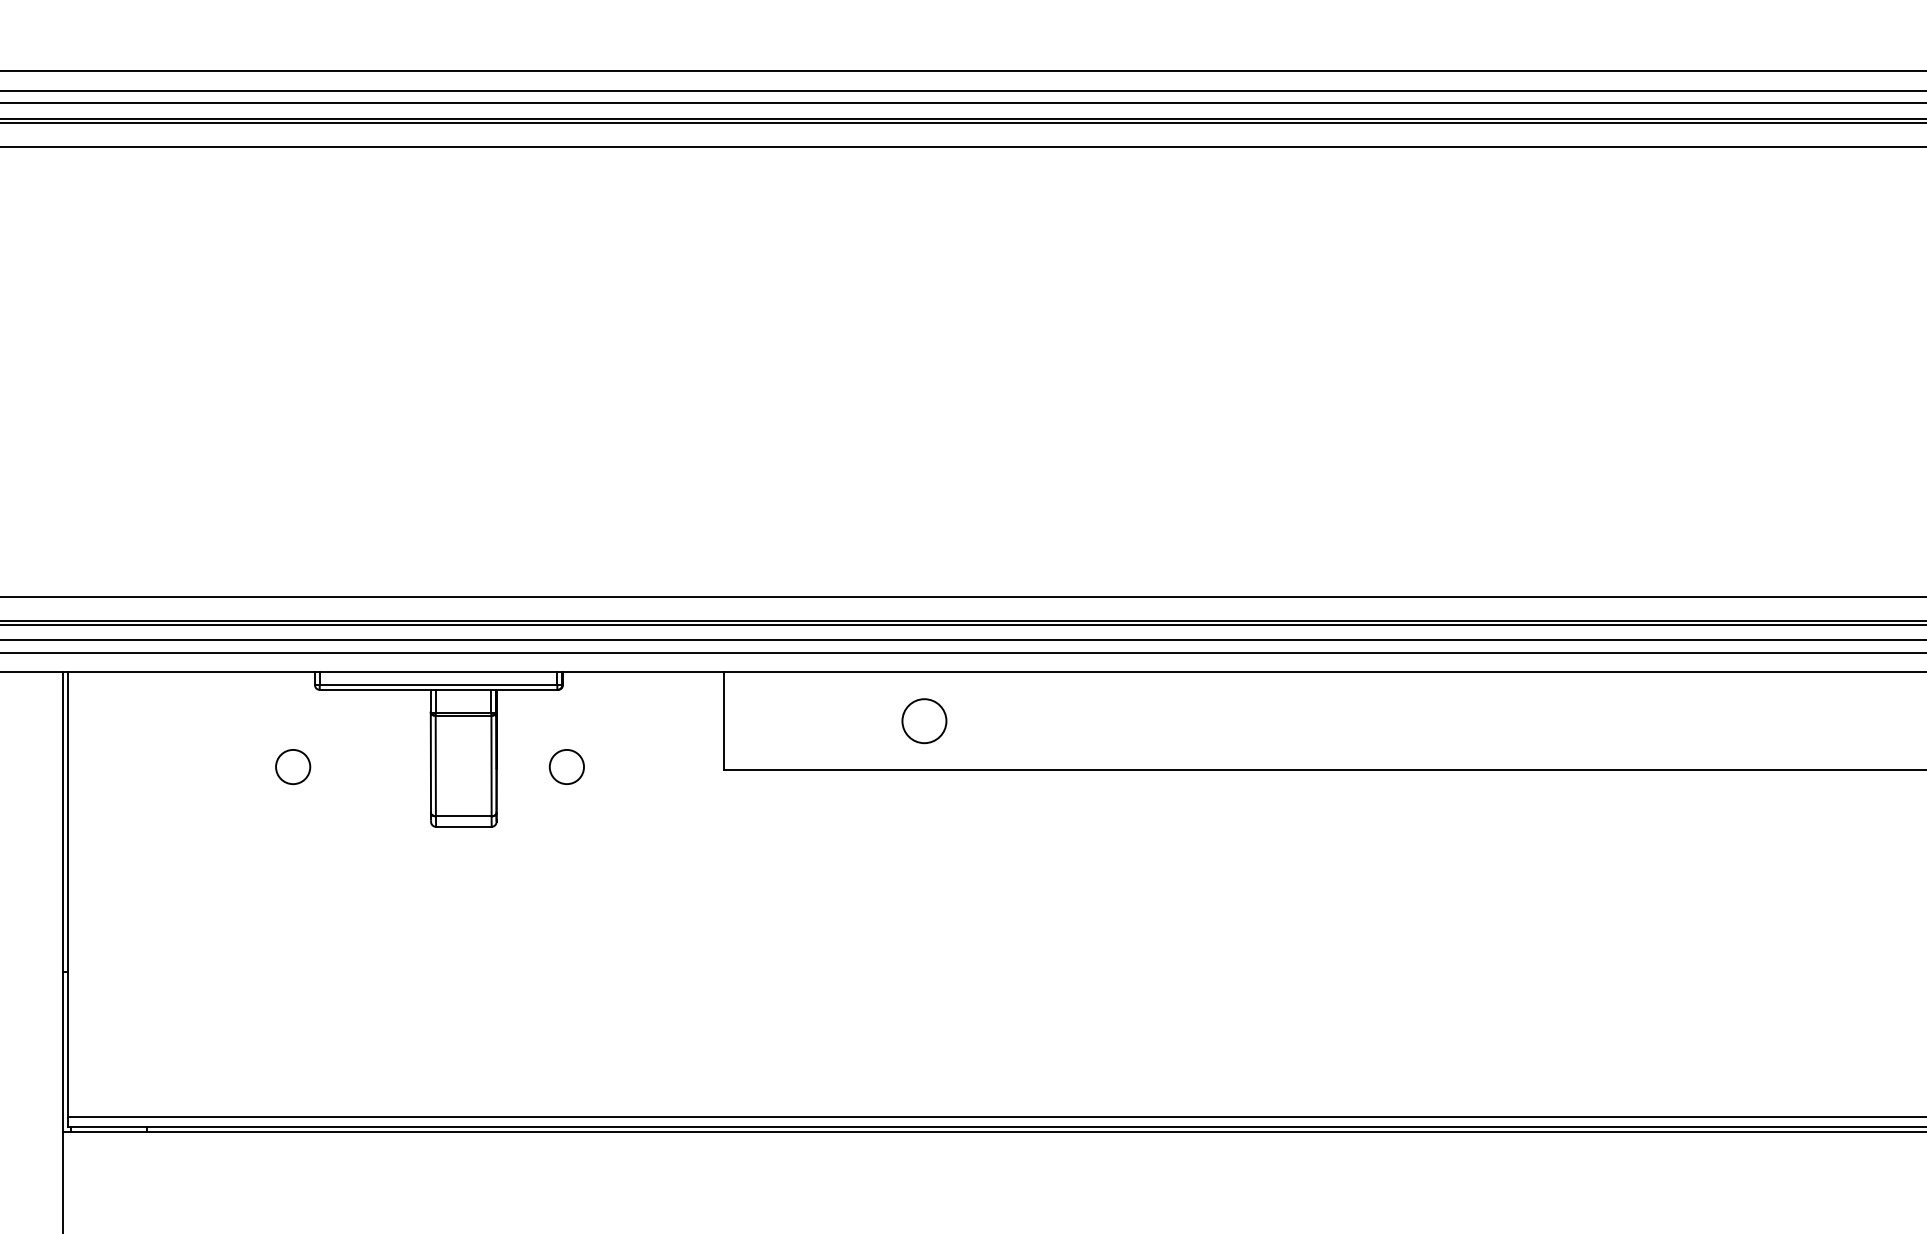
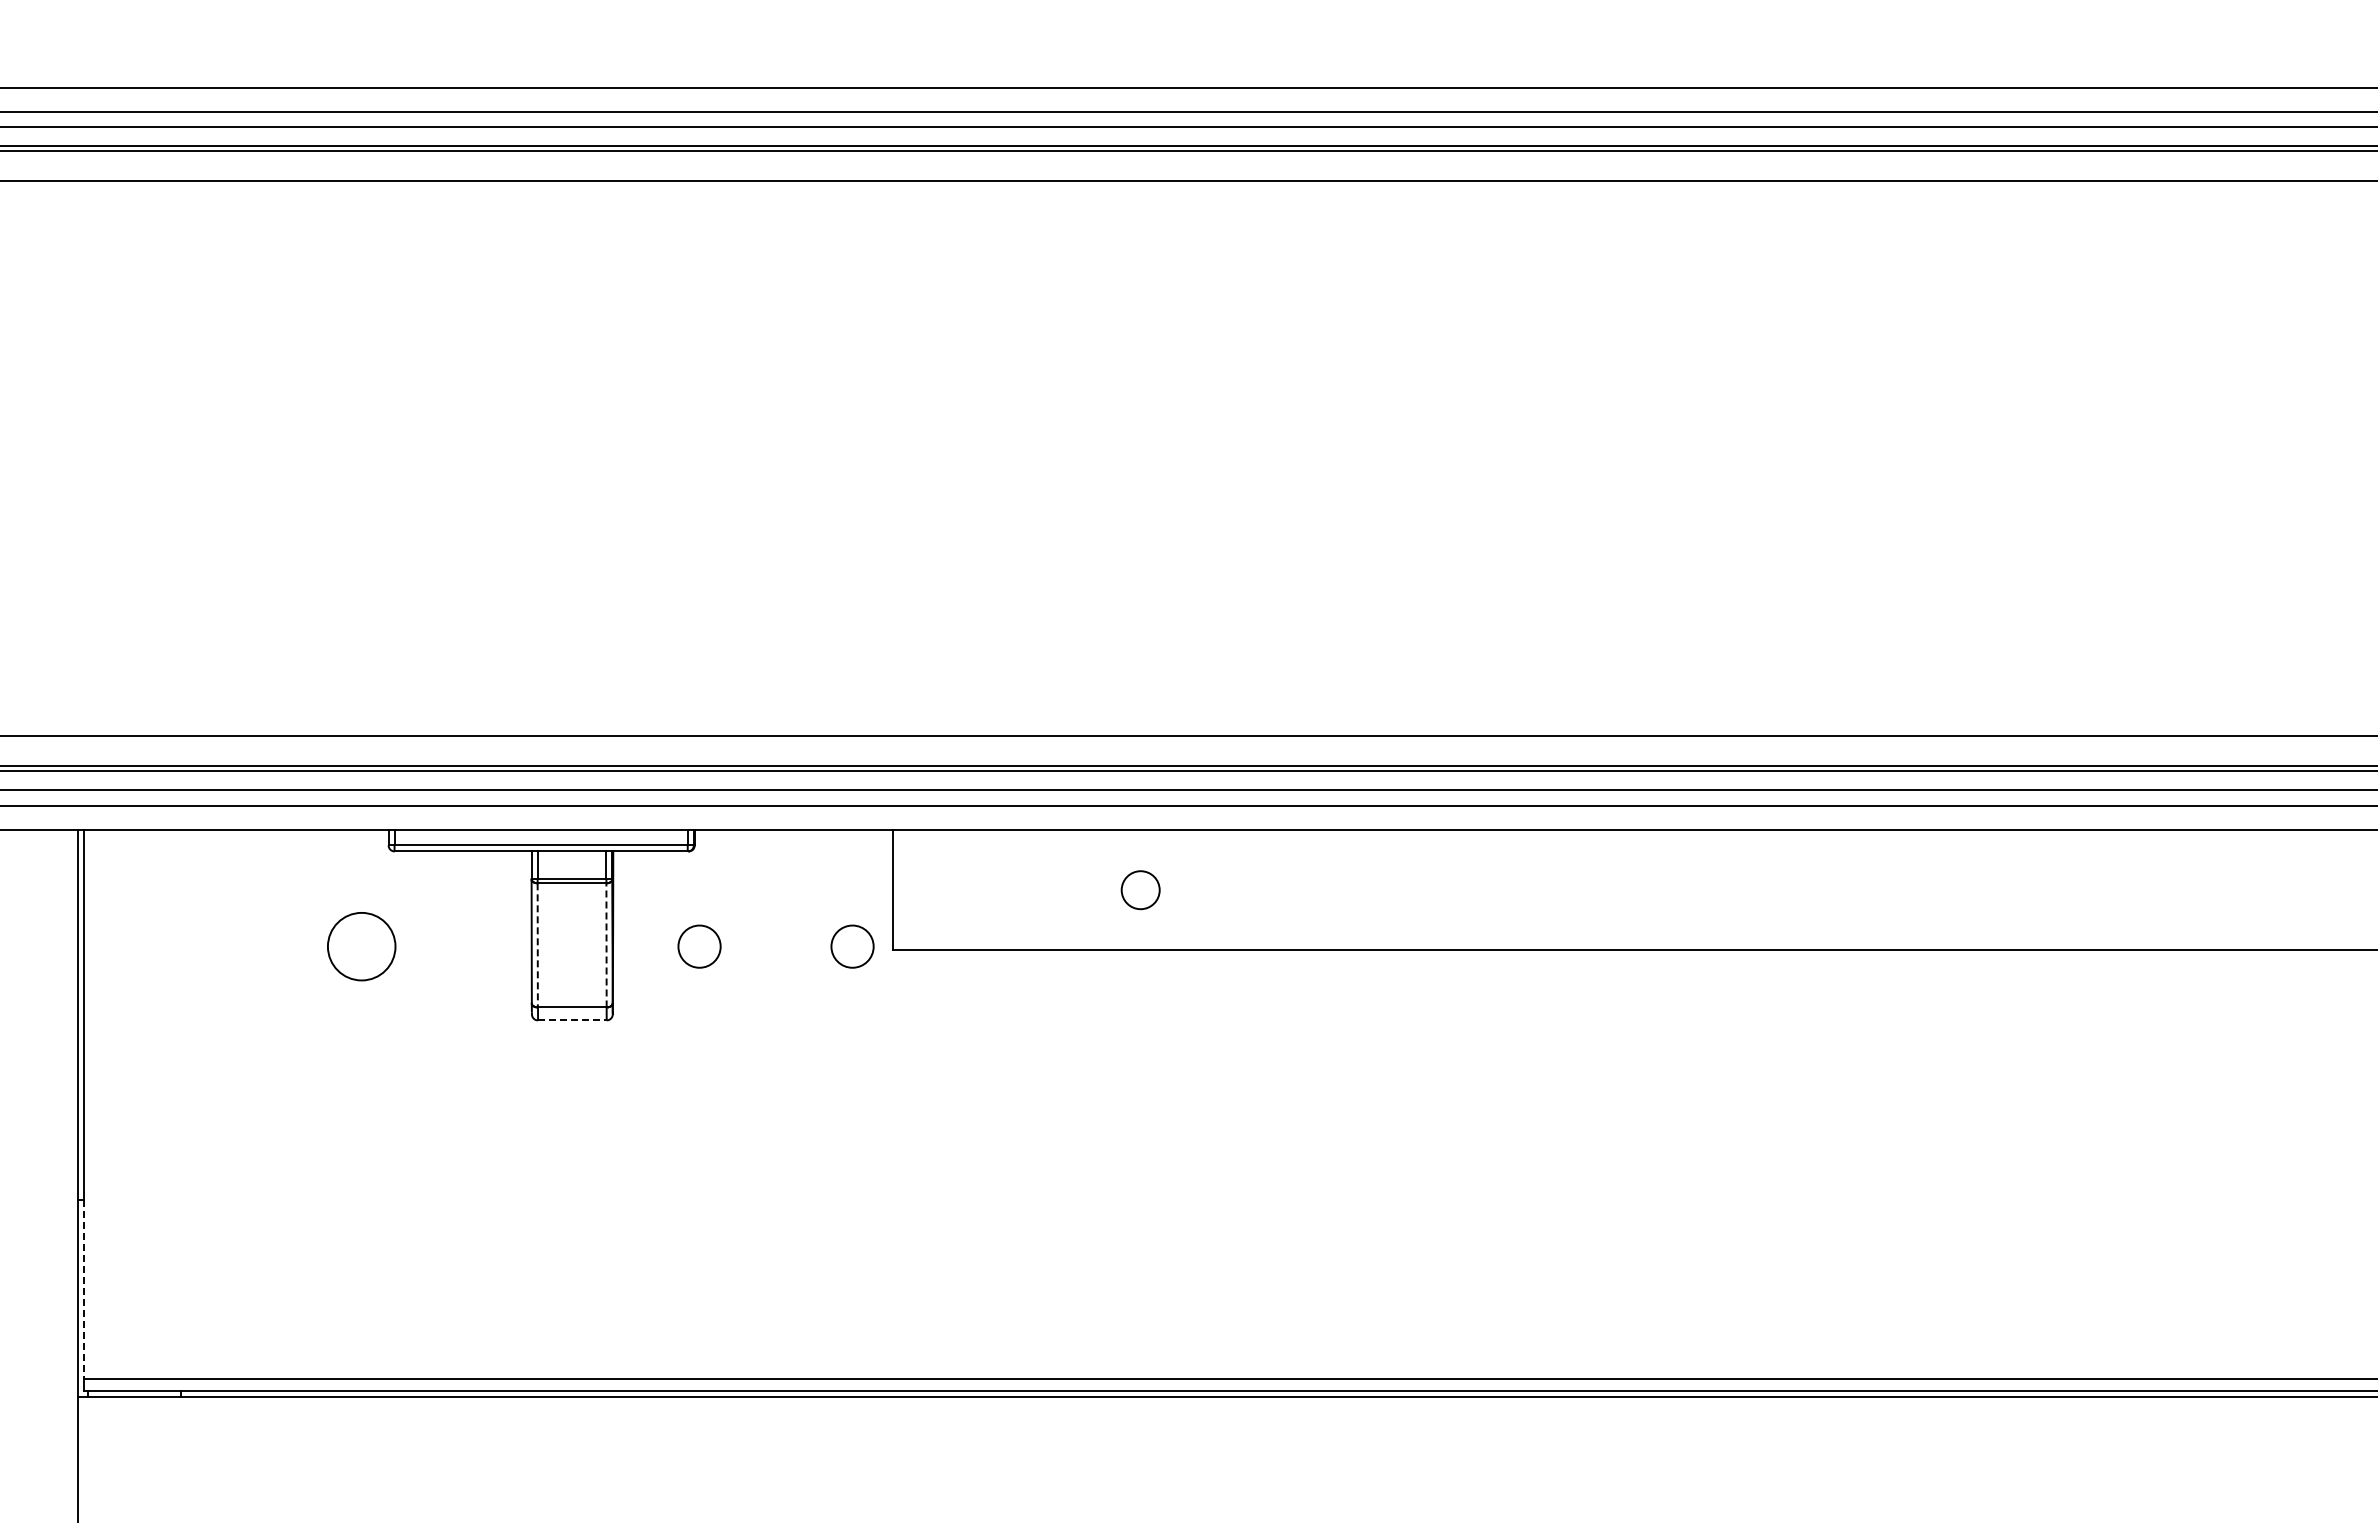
circle: (924, 721) -> (1140, 890), size x0.7
line: (491, 765) -> (606, 944), solid -> dashed
circle: (292, 766) -> (361, 946), size x1.6
line: (435, 766) -> (537, 945), solid -> dashed
circle: (690, 766) -> (852, 946), added
line: (463, 826) -> (572, 1020), solid -> dashed
line: (68, 1044) -> (84, 1289), solid -> dashed

